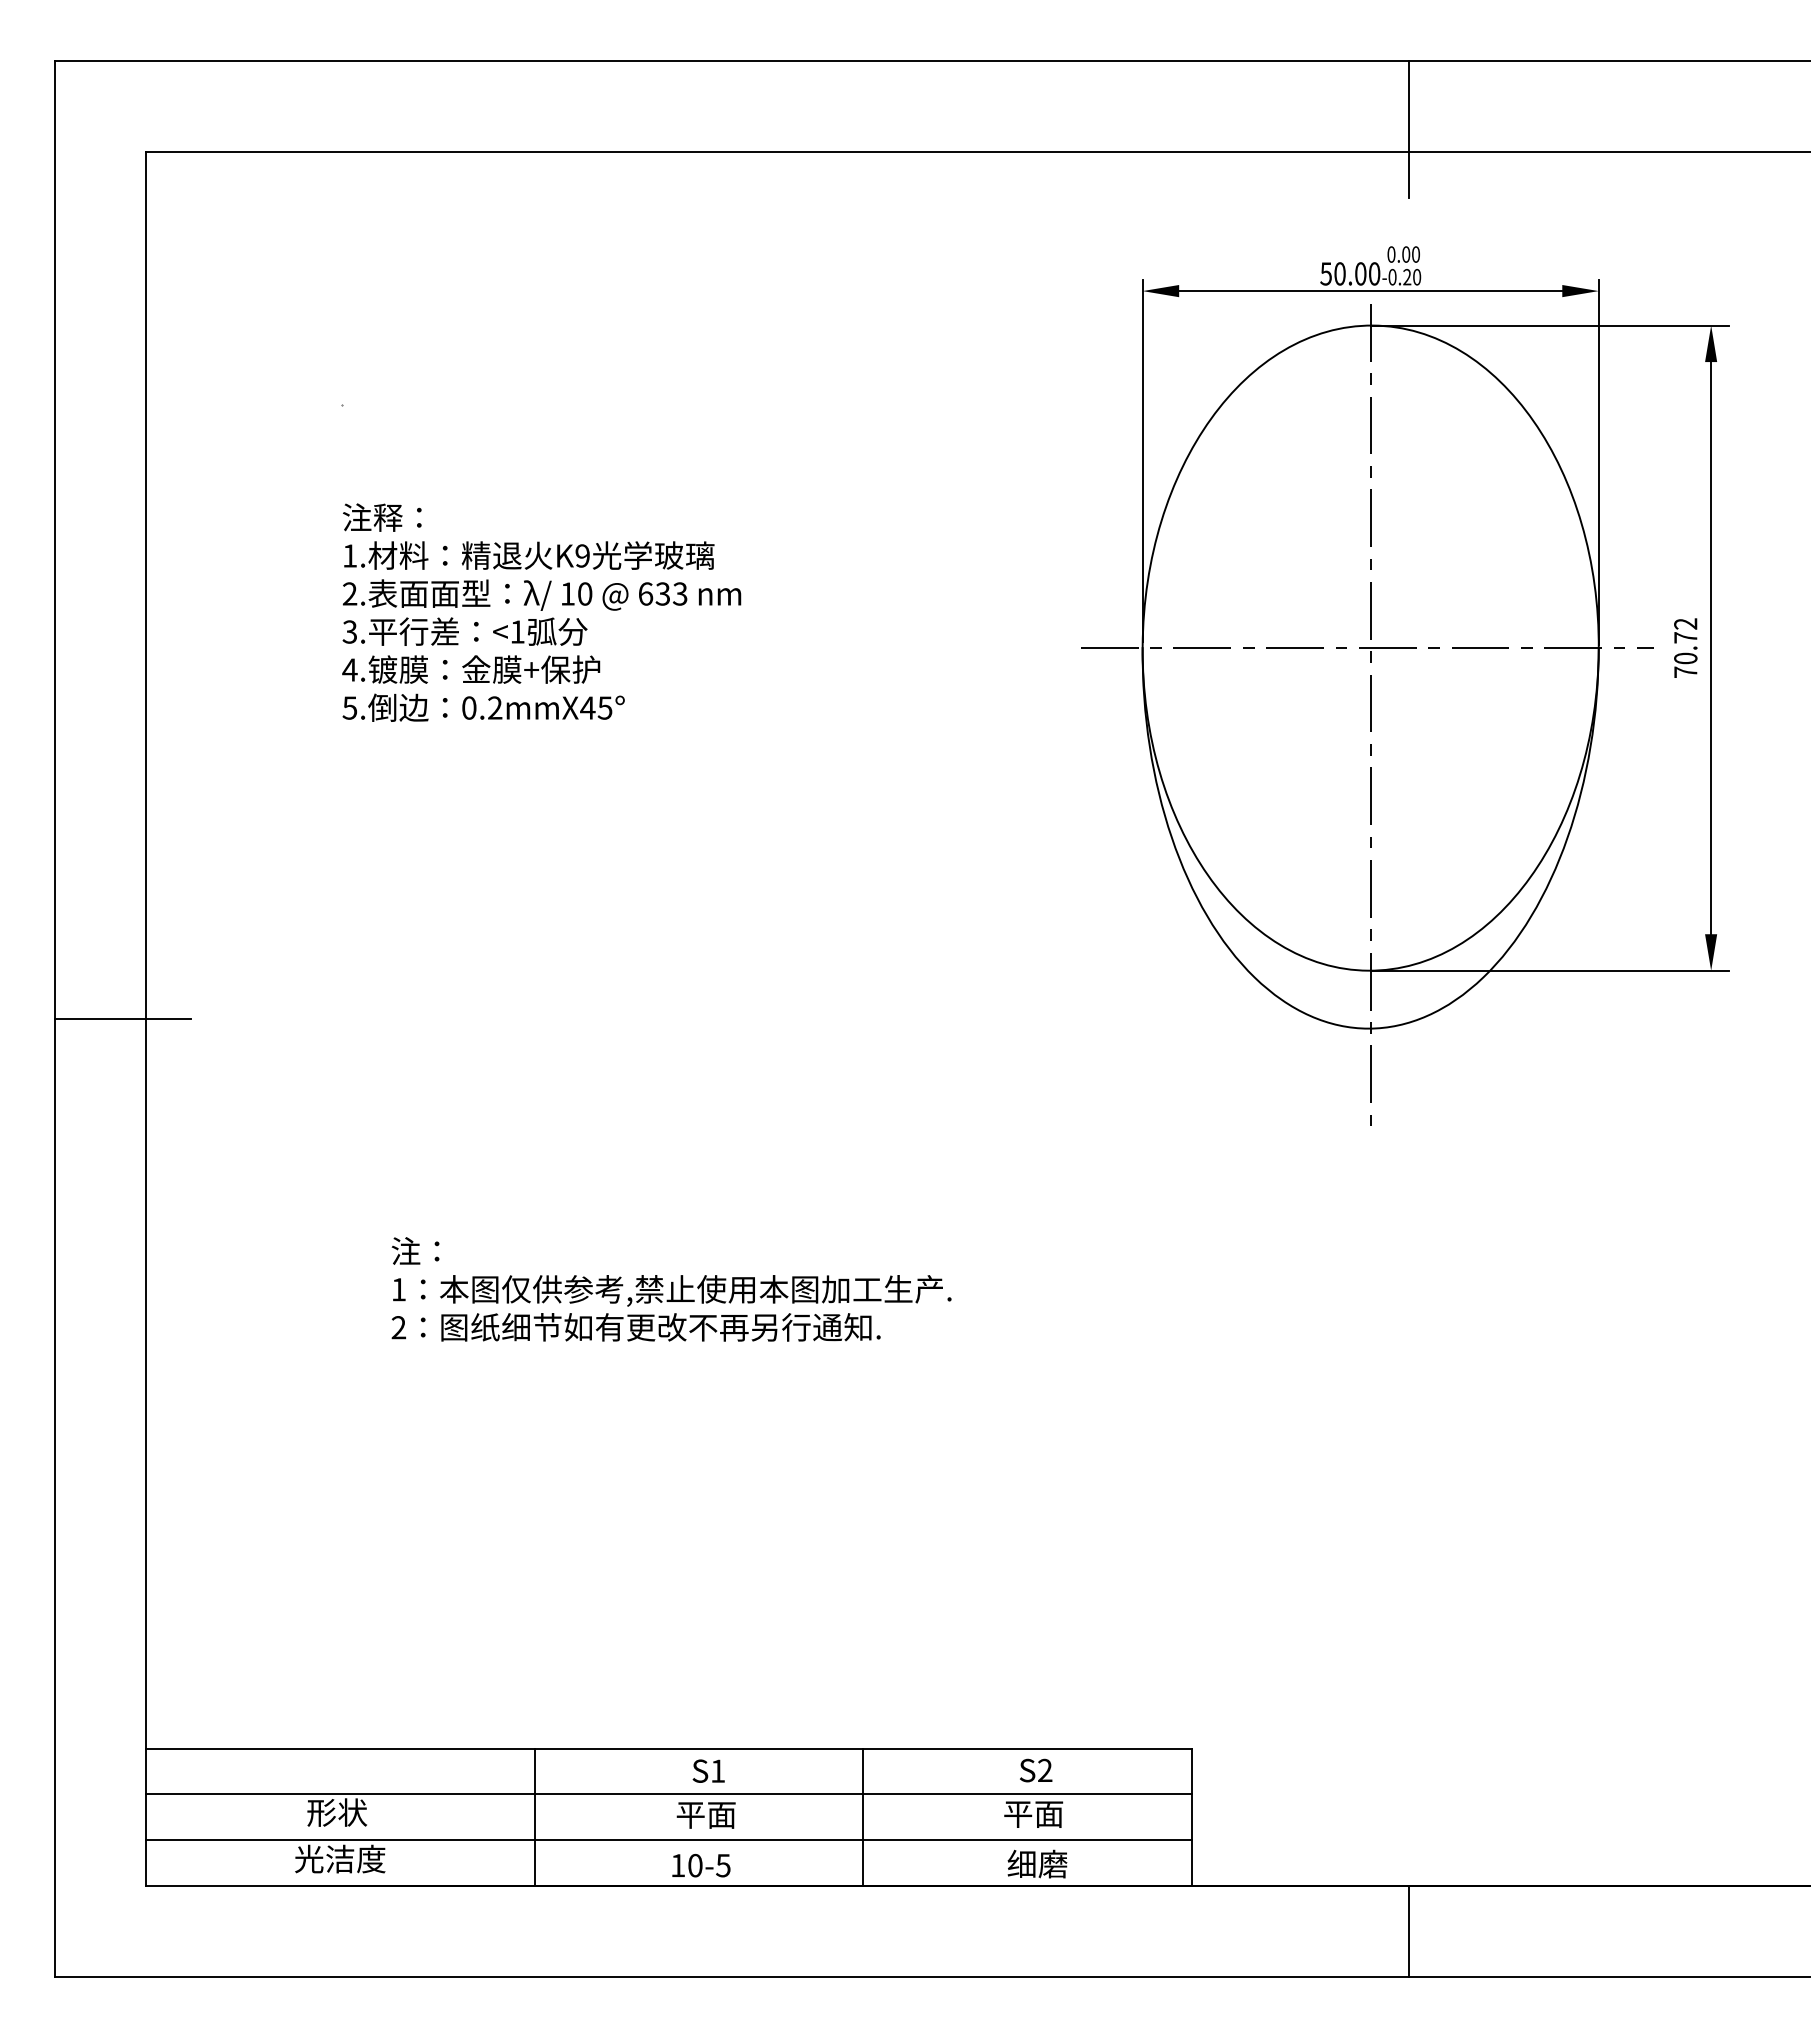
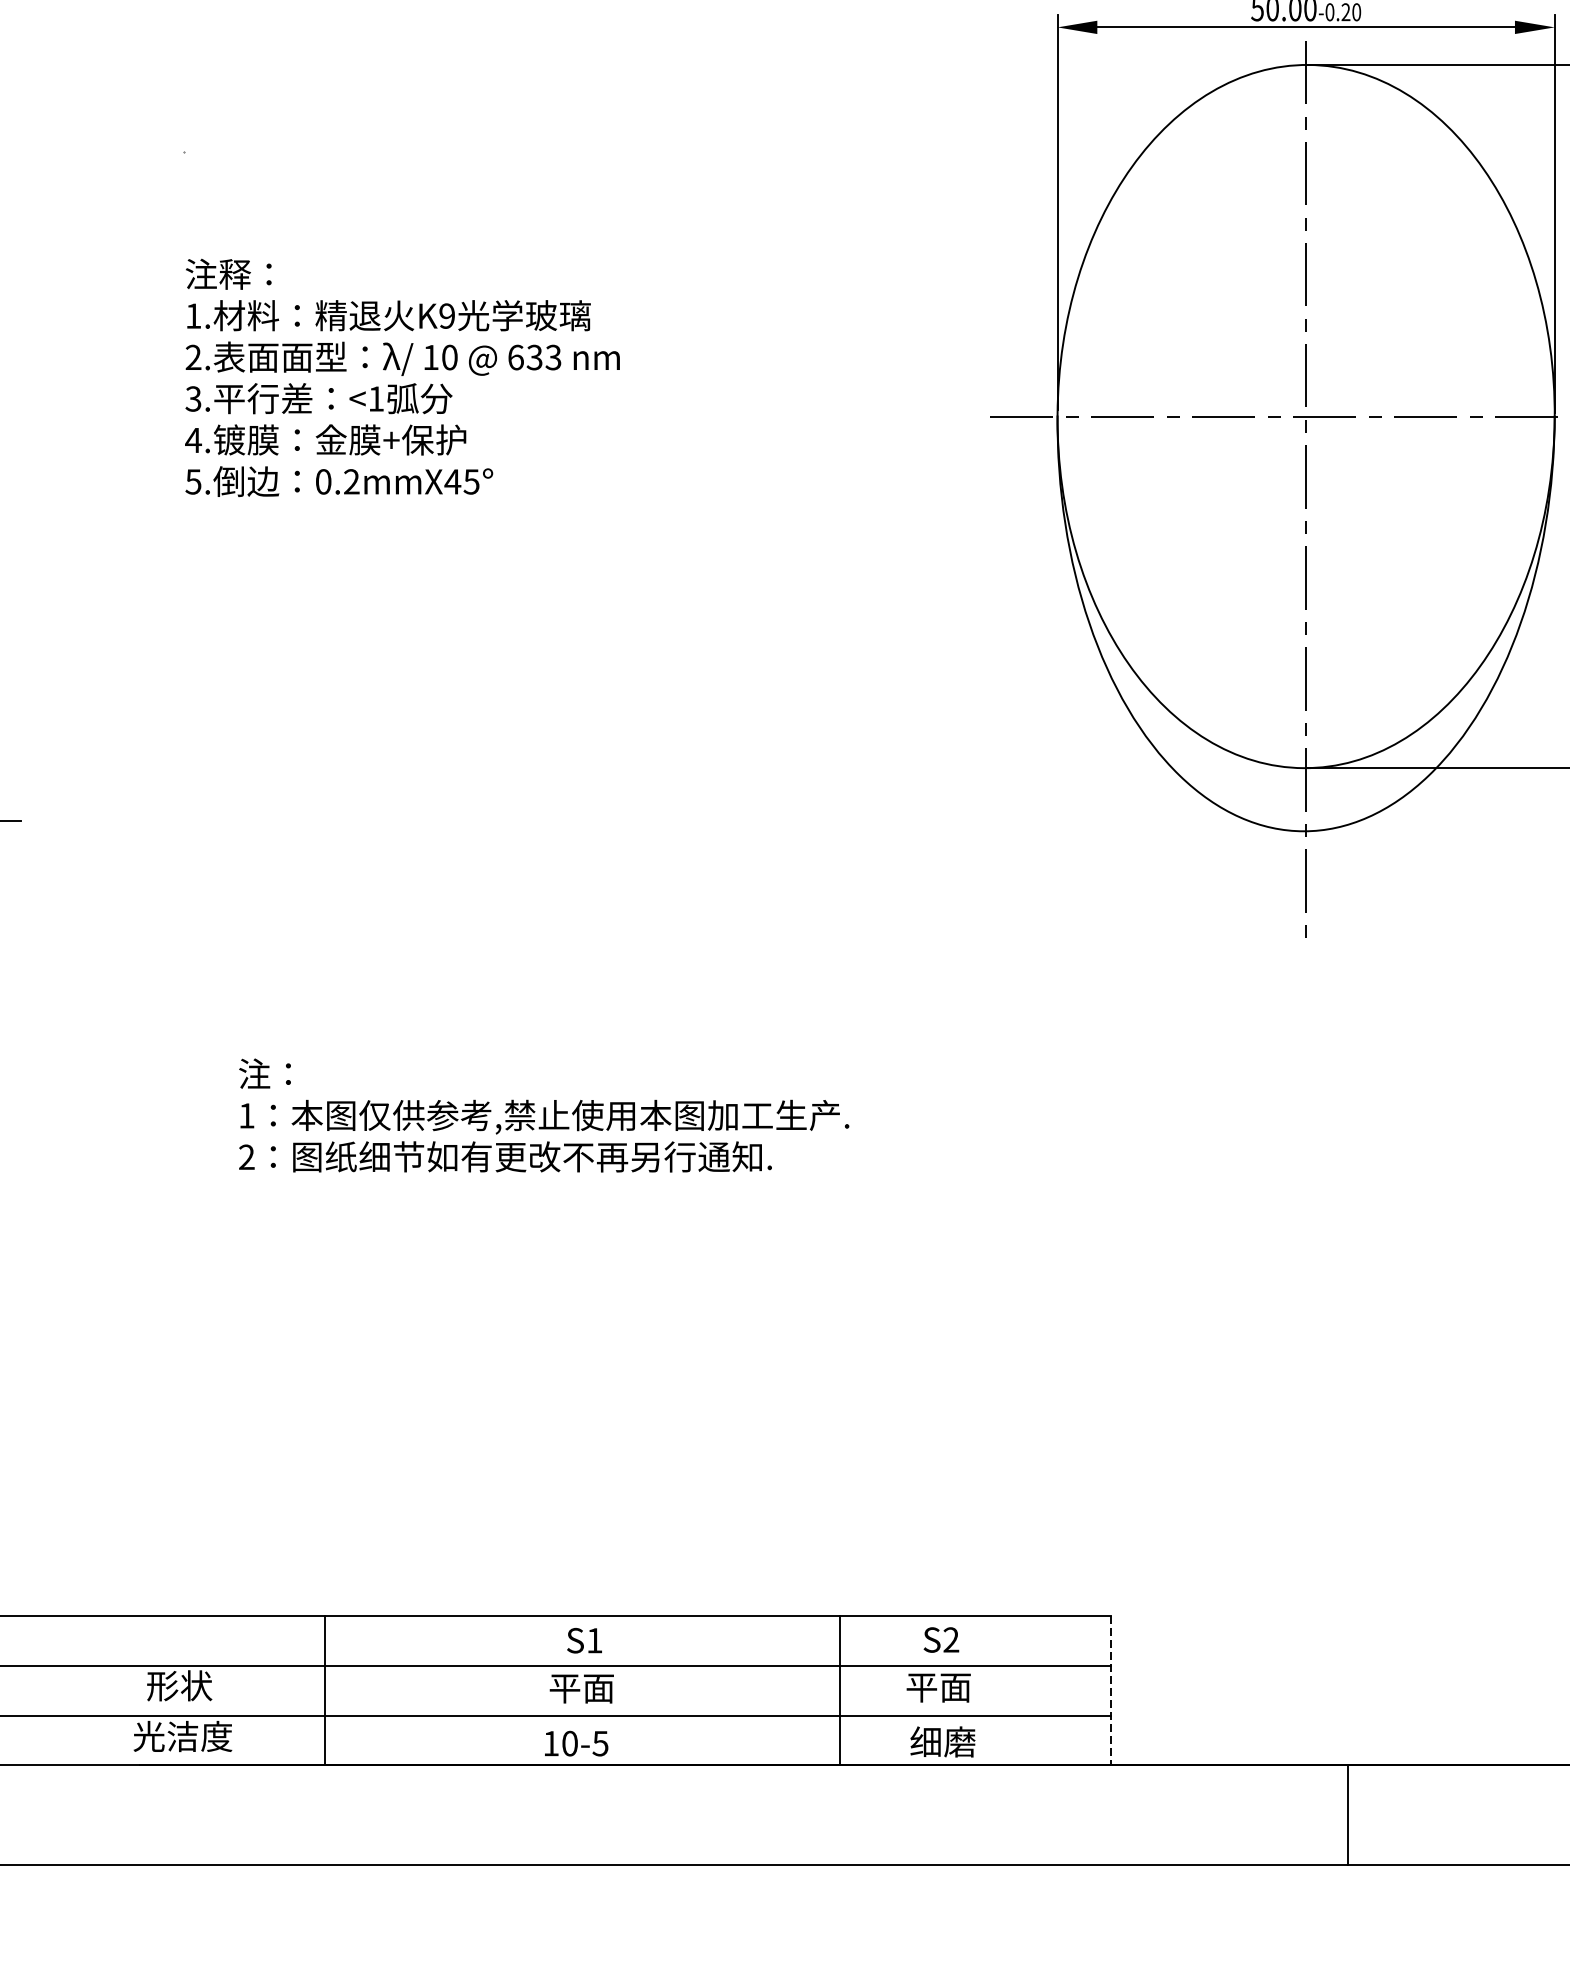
line: (534, 1816) -> (324, 1690), moved
line: (863, 1816) -> (840, 1690), moved
line: (1191, 1817) -> (1110, 1691), solid -> dashed

